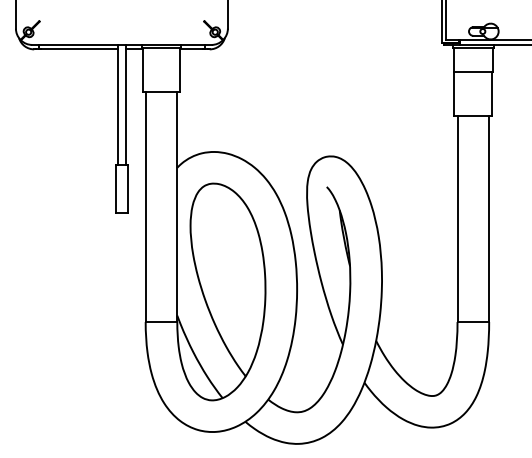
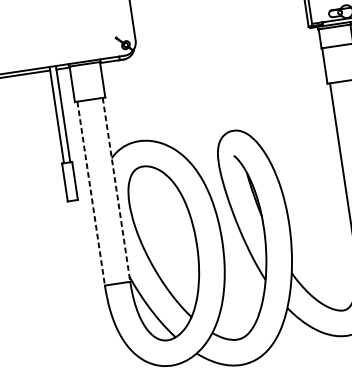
line: (145, 207) -> (91, 193), solid -> dashed
line: (177, 207) -> (116, 190), solid -> dashed

